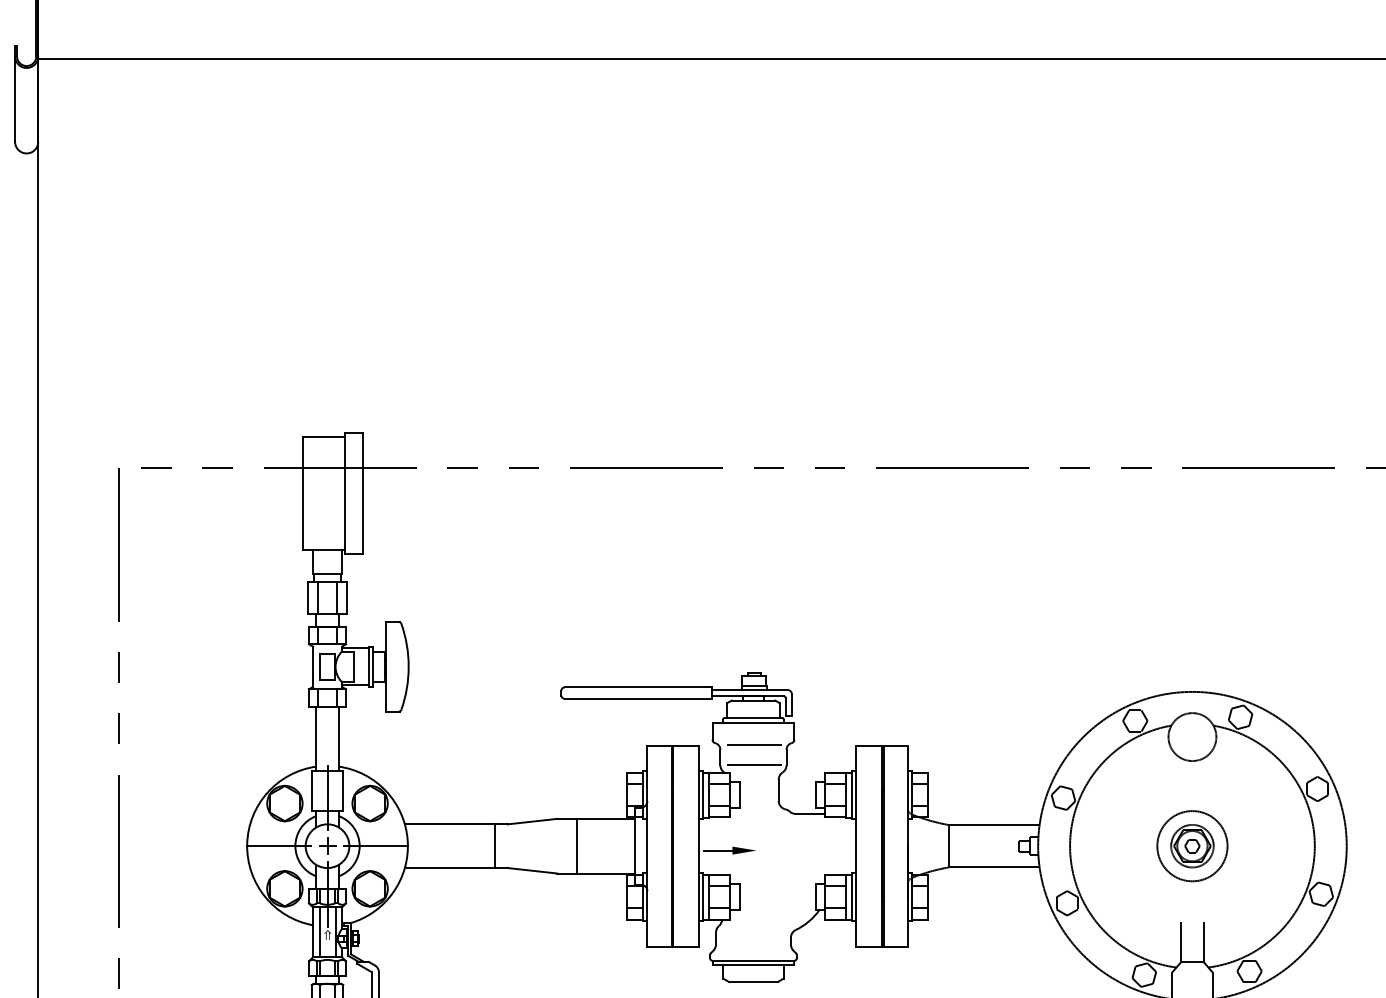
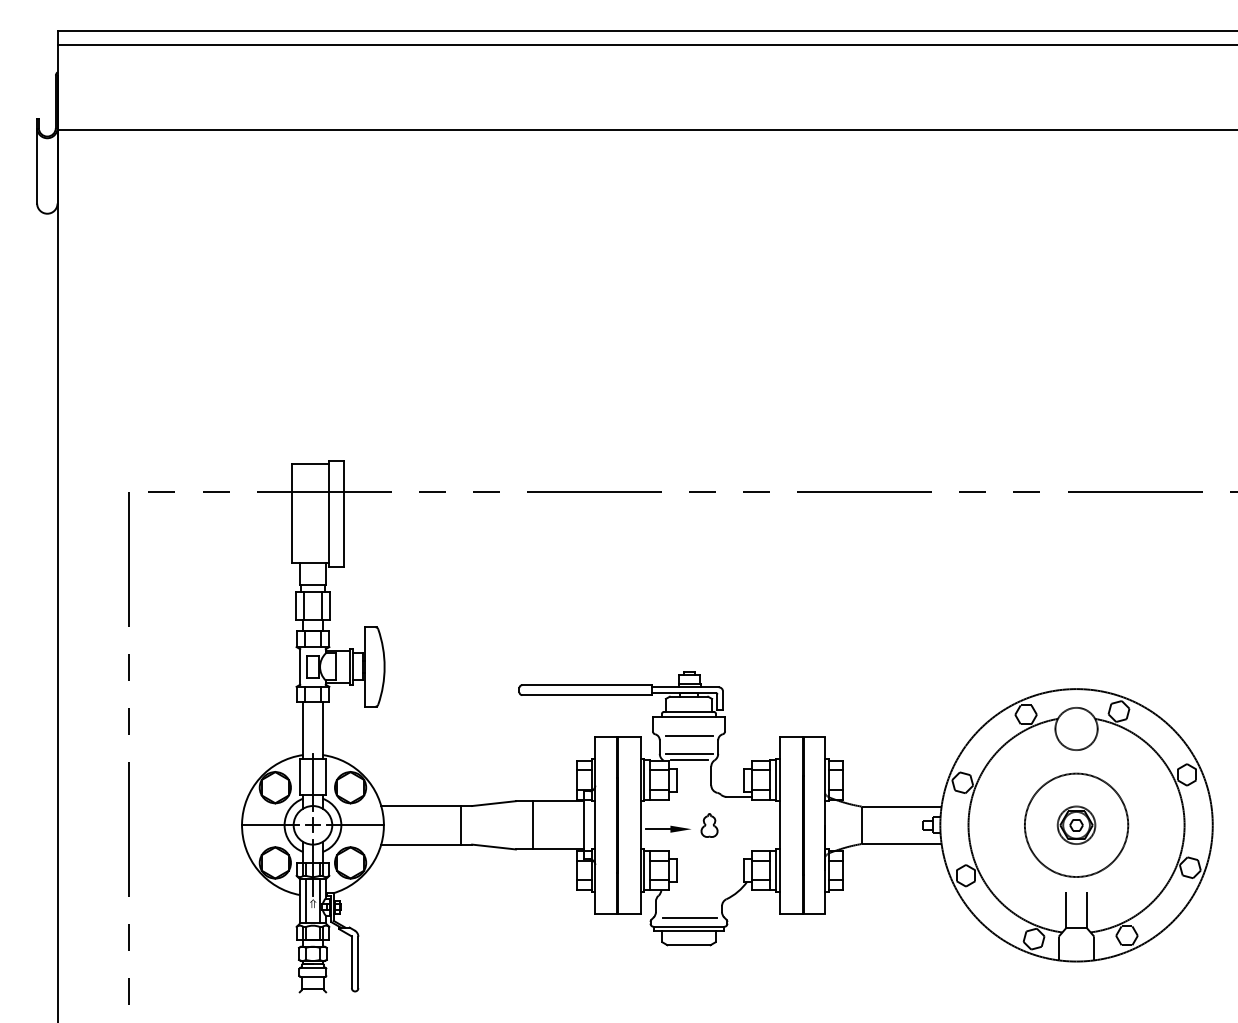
line: (754, 772) -> (689, 760), added
circle: (1192, 845) -> (1076, 824), size x1.67
part: (776, 846) -> (709, 825), added
line: (754, 950) -> (689, 917), added

